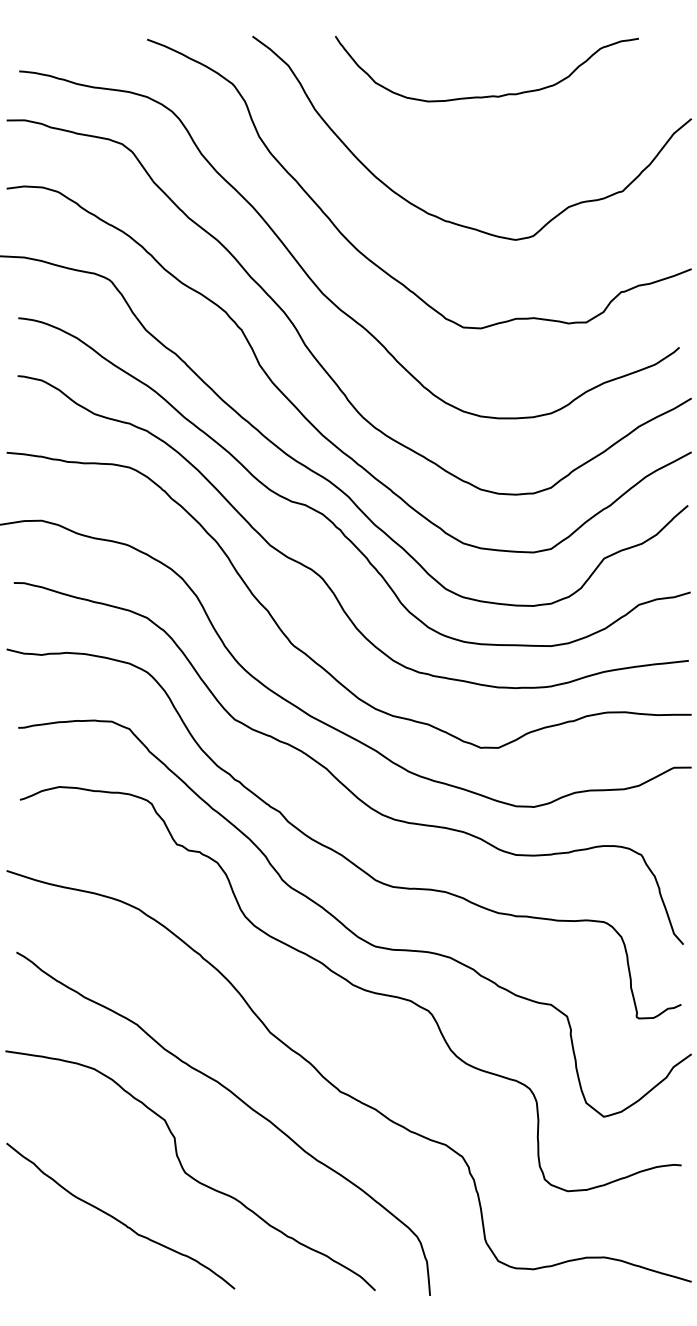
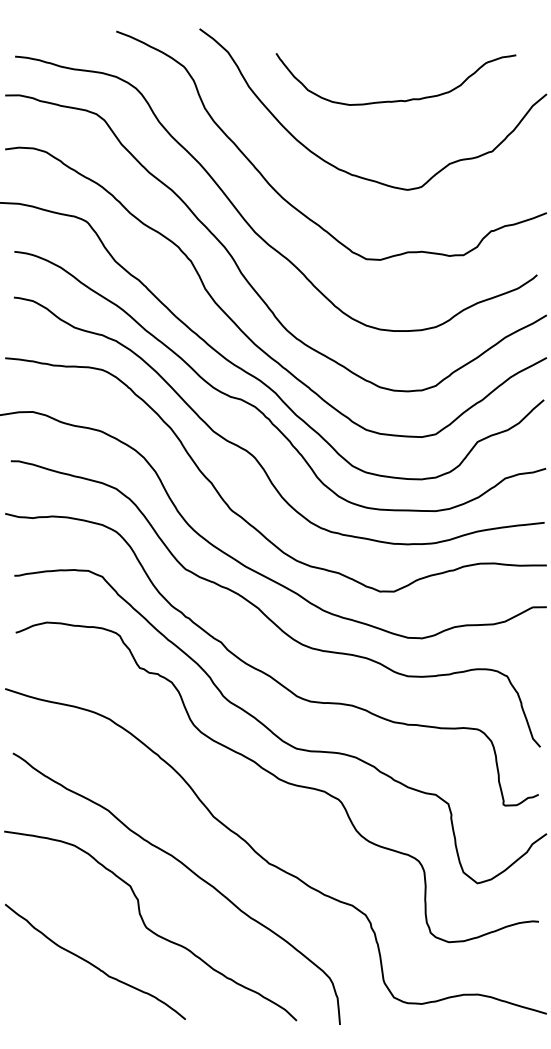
curve: (488, 95) -> (397, 100), moved

